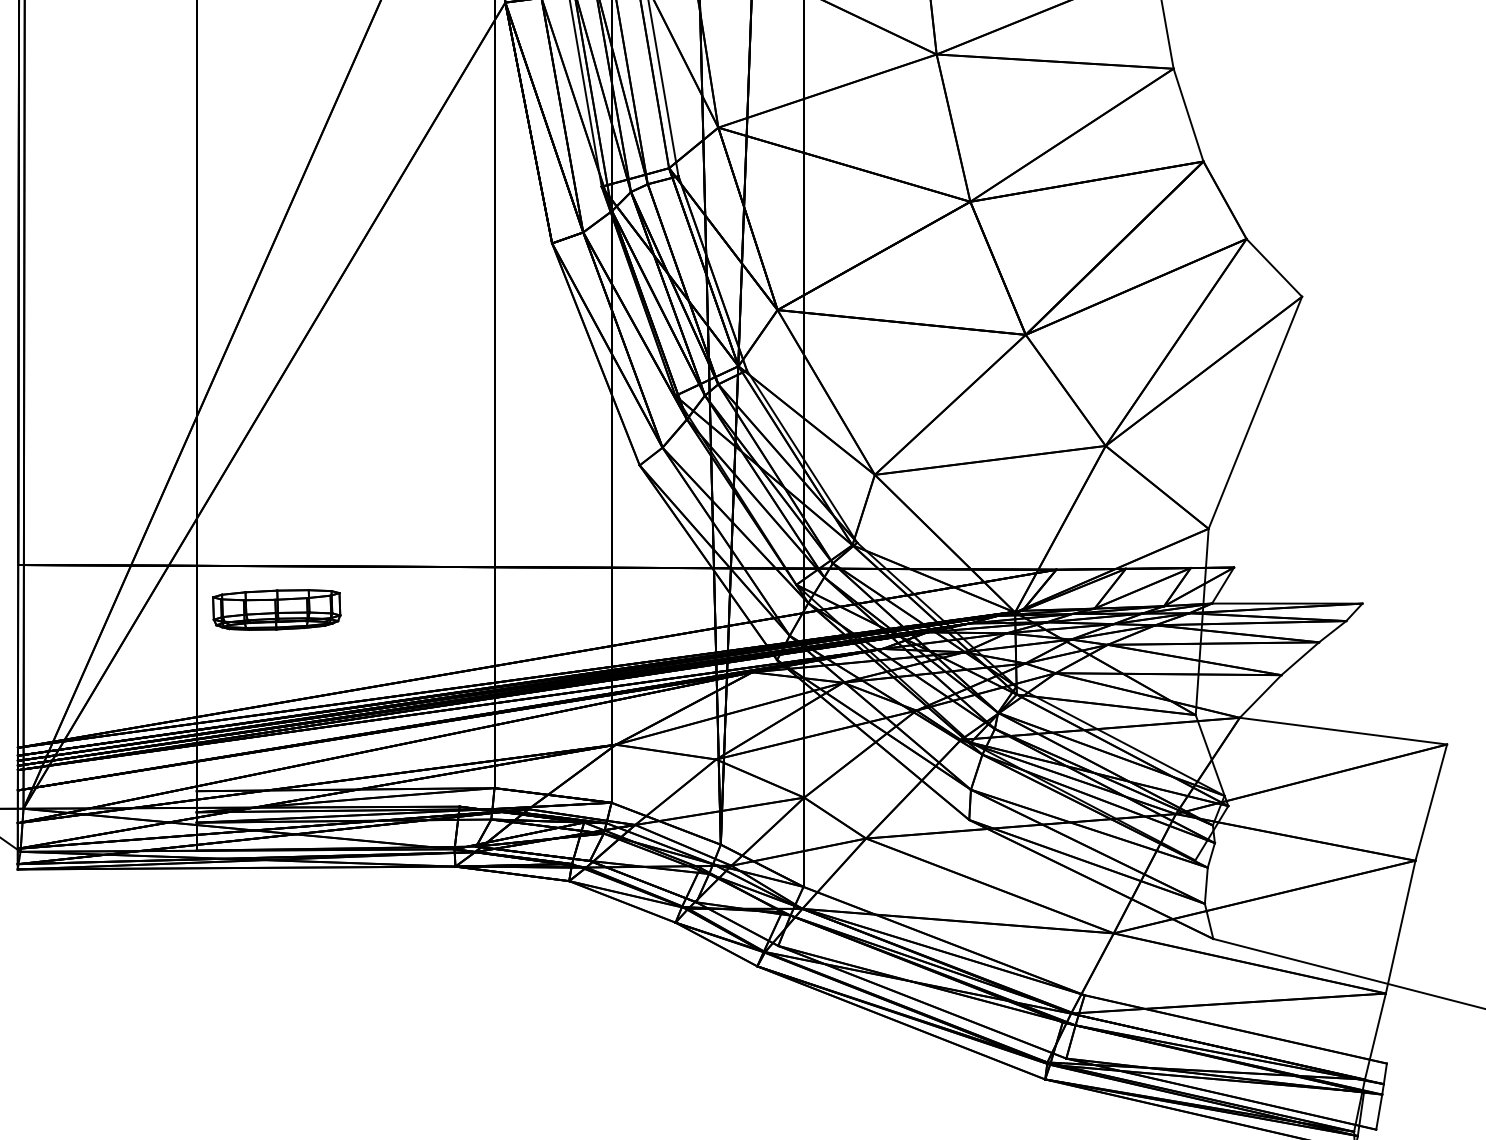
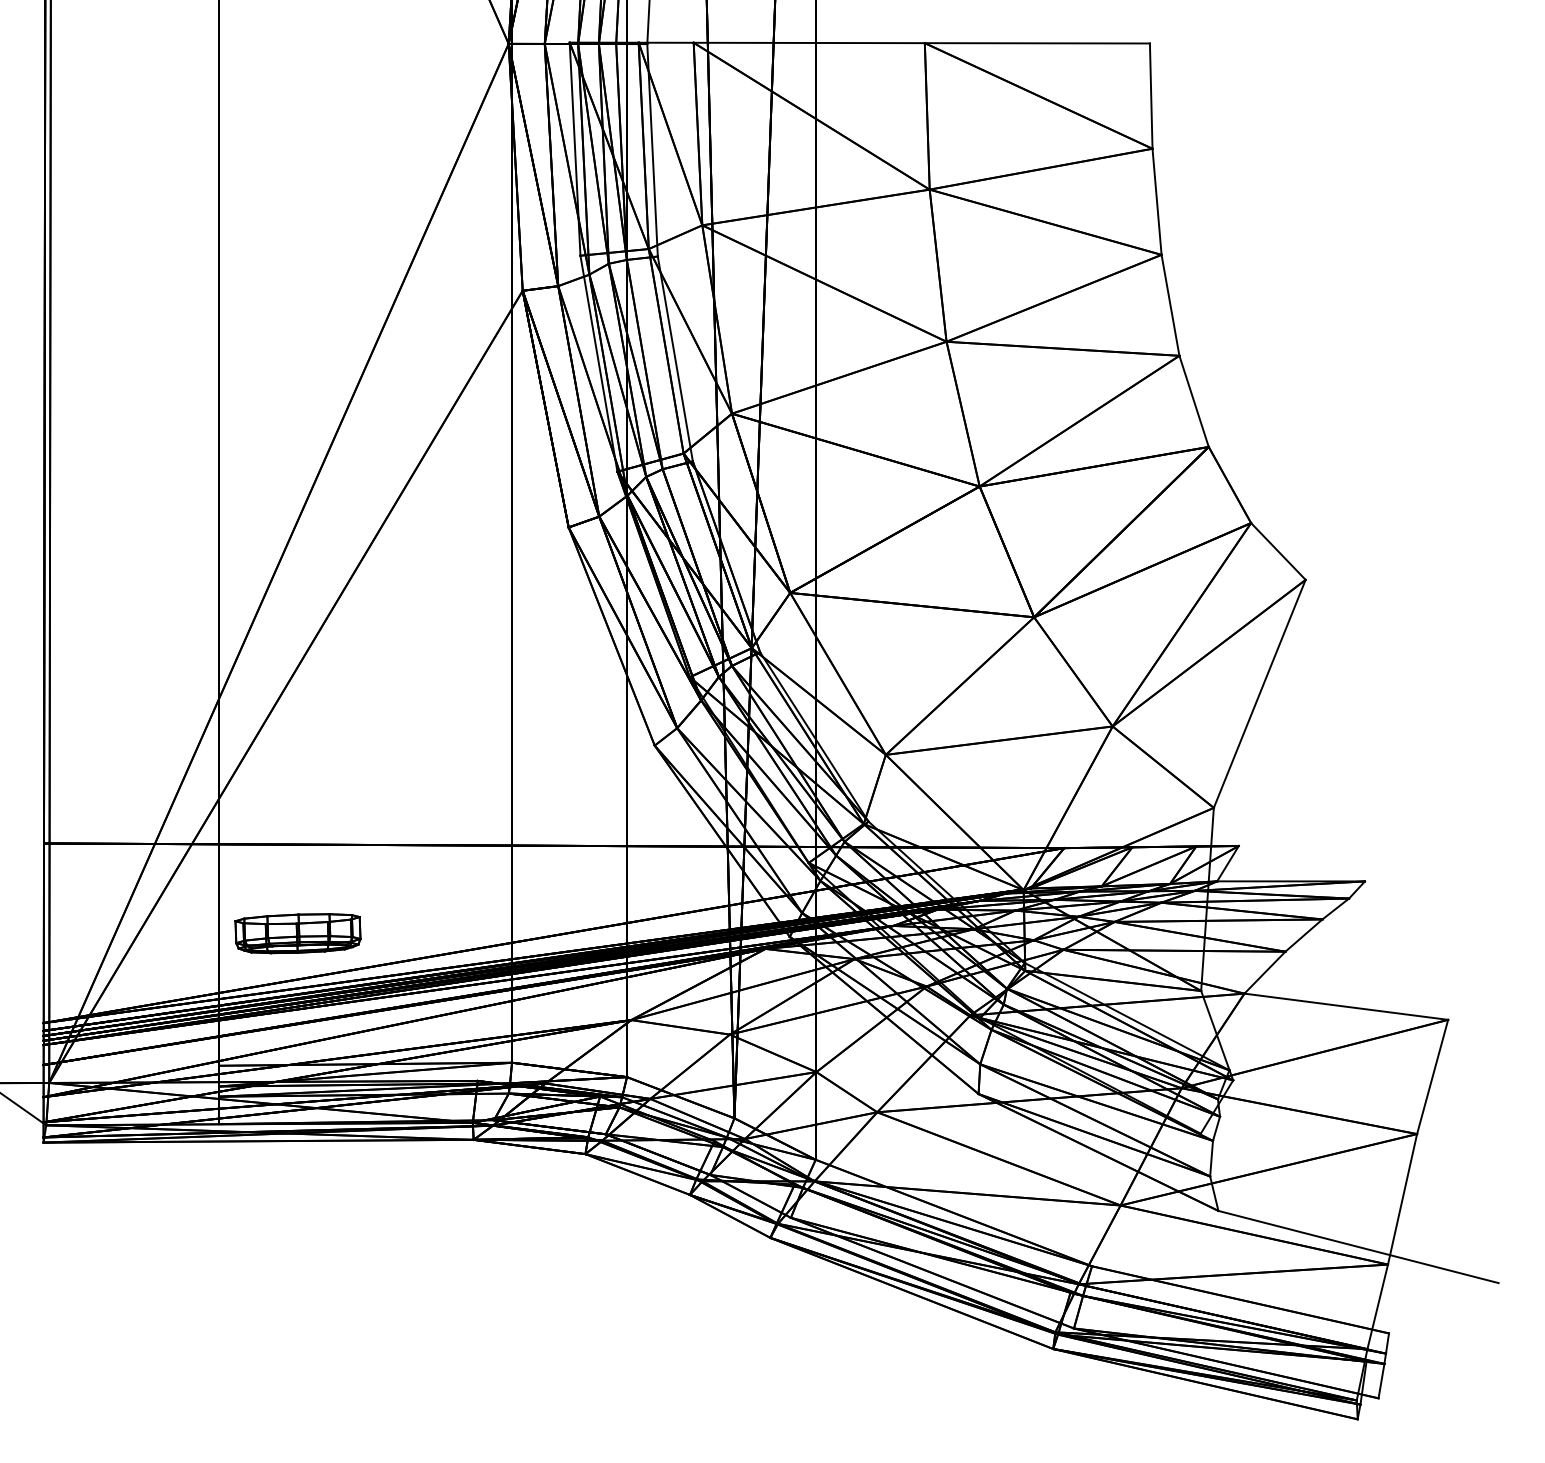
part: (276, 609) -> (297, 933), moved

